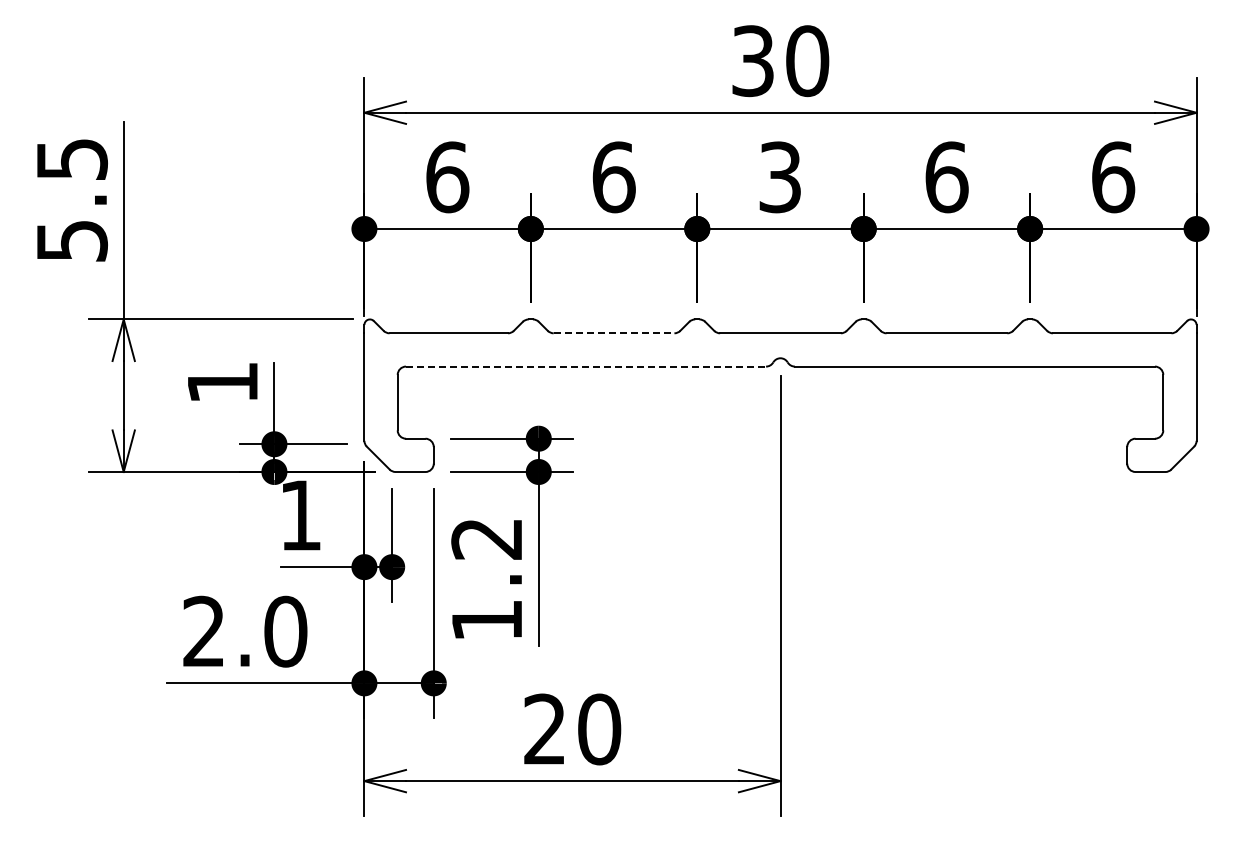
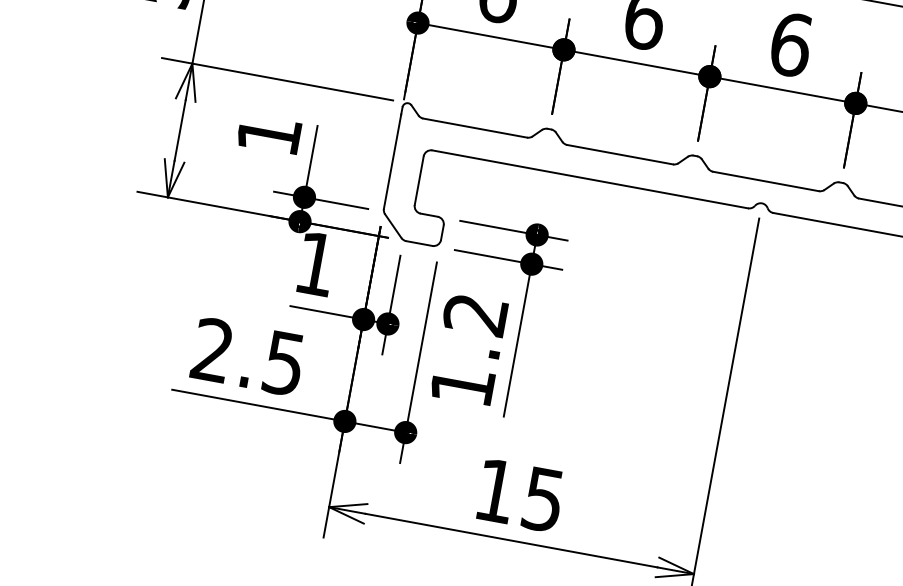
text: (780, 177) -> (791, 44), 3 -> 6
line: (614, 333) -> (620, 154), dashed -> solid
line: (586, 366) -> (590, 179), dashed -> solid
text: (285, 631) -> (284, 363), 2.0 -> 2.5
text: (572, 729) -> (519, 495), 20 -> 15

